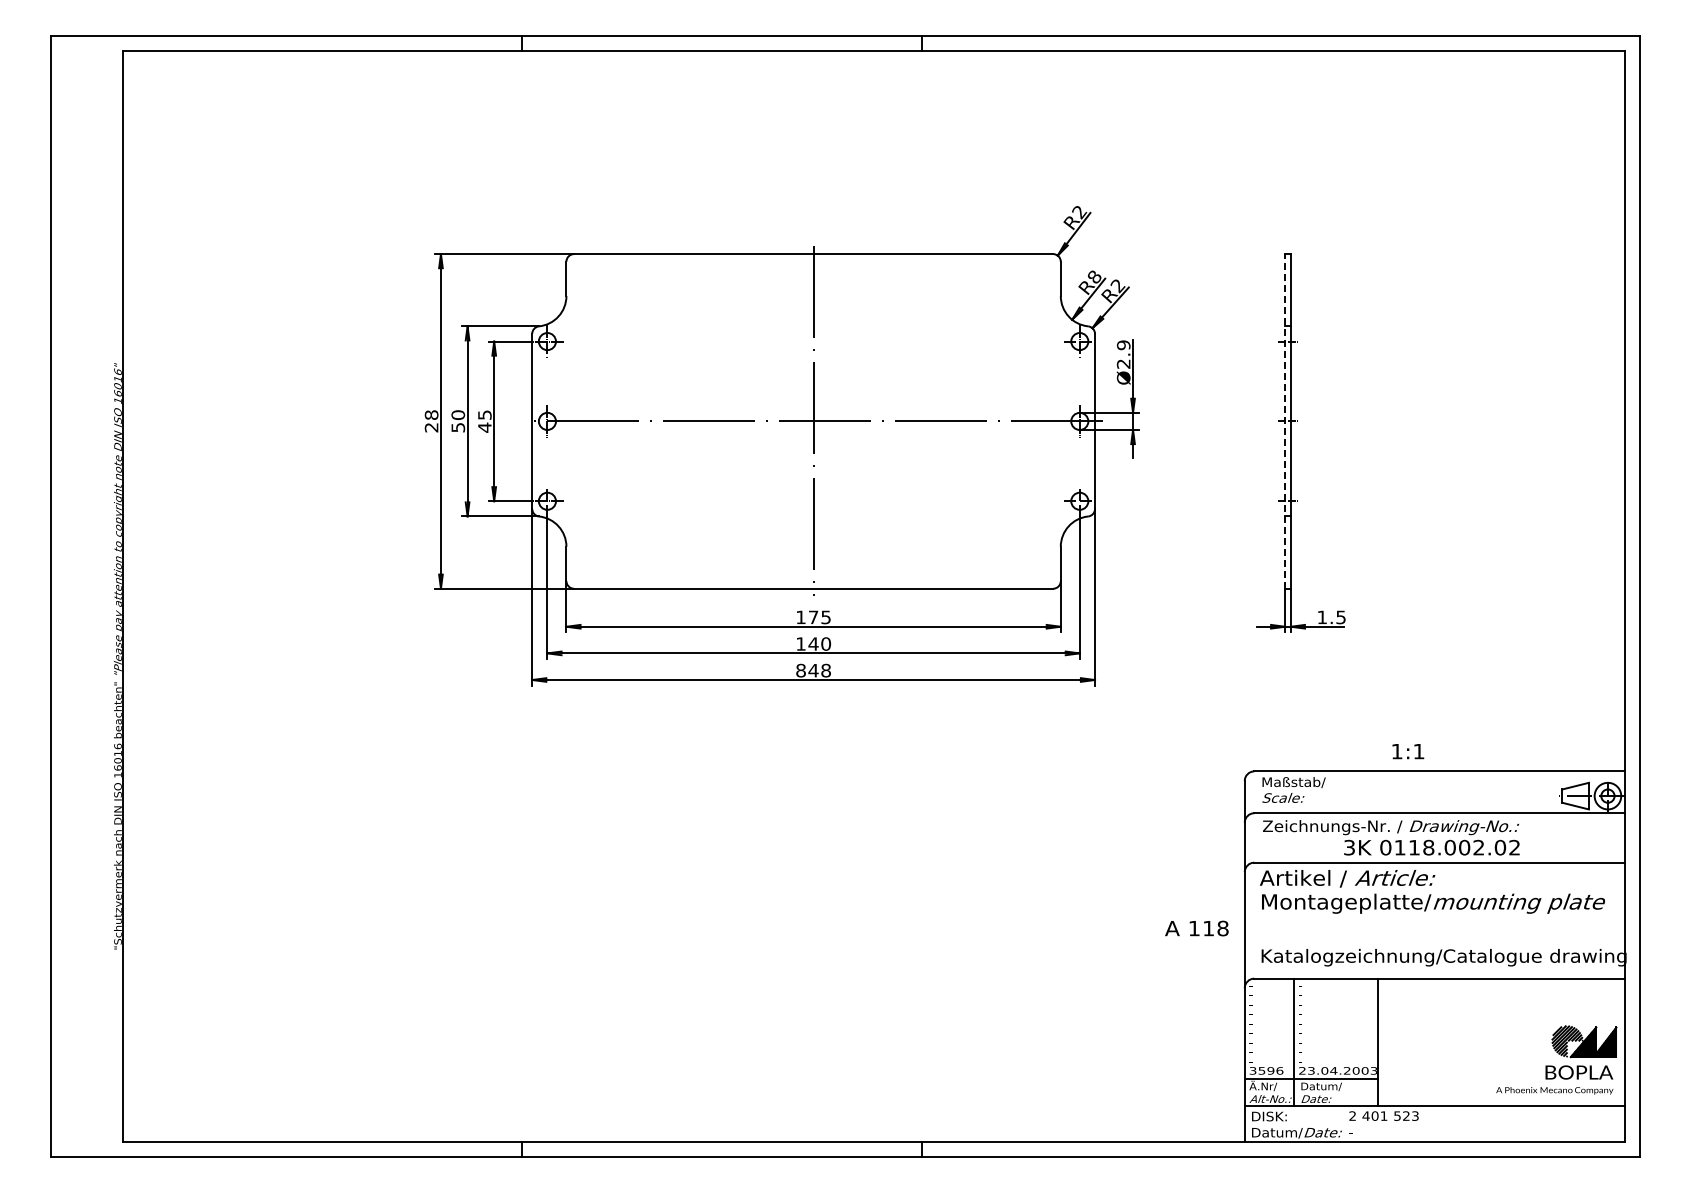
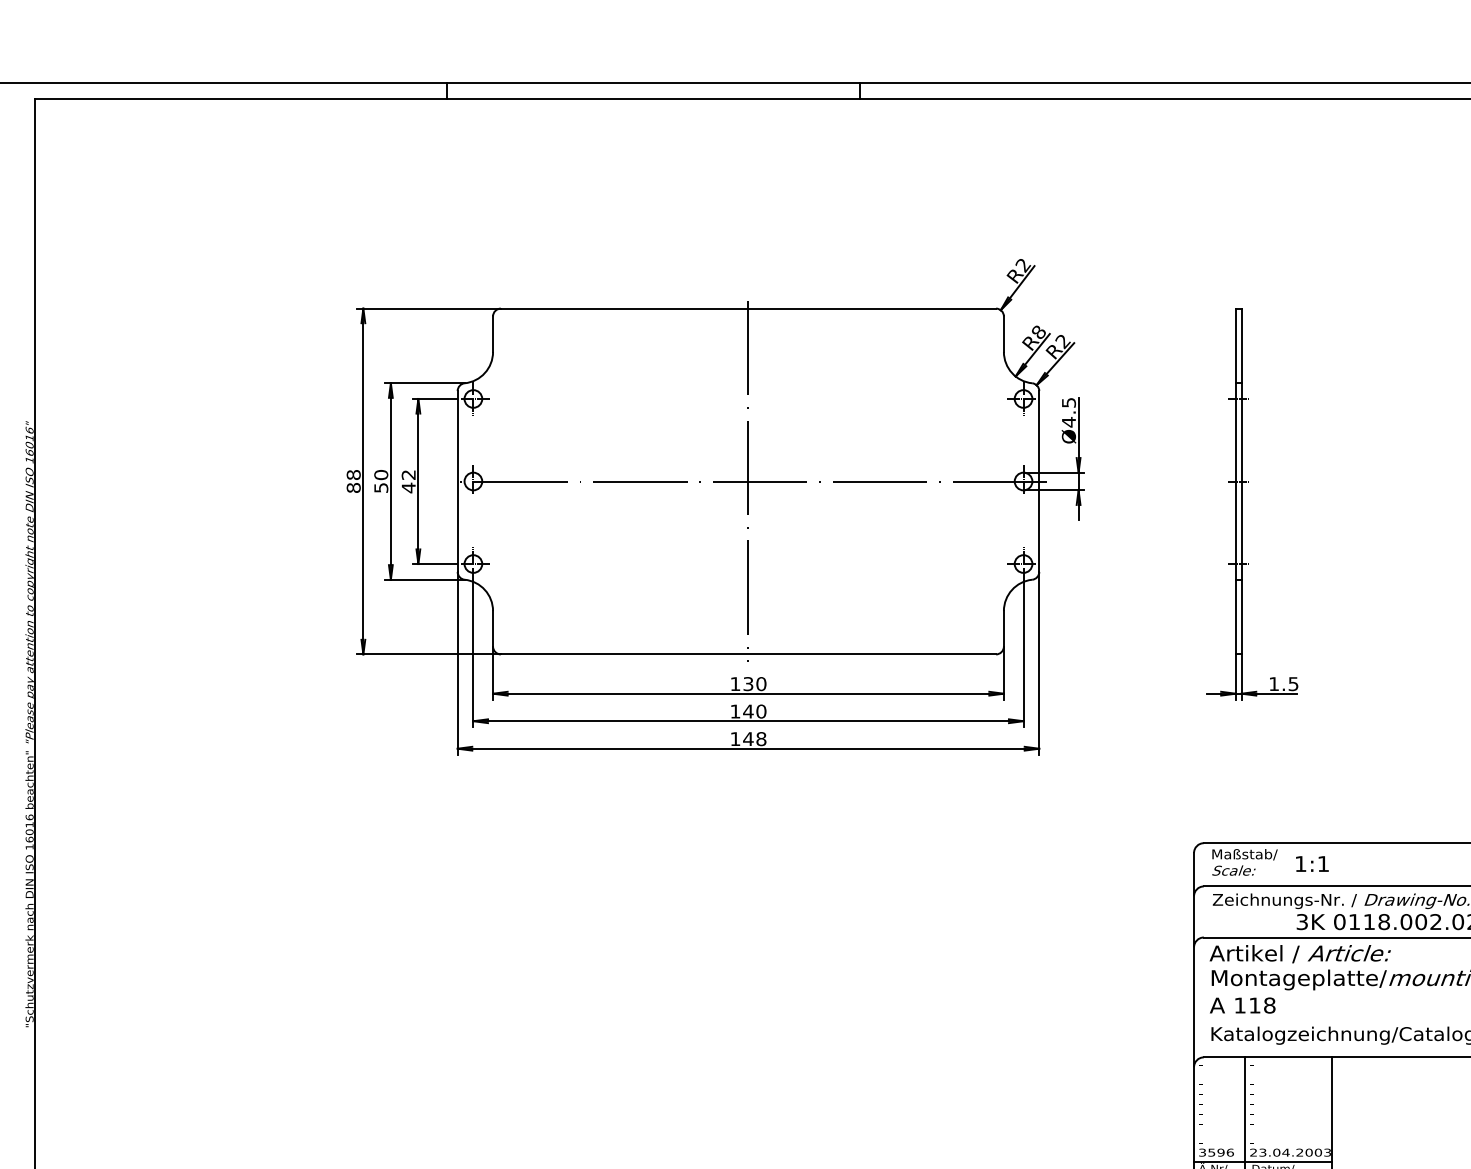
text: (1123, 354) -> (1068, 412), Ø2.9 -> Ø4.5
text: (484, 414) -> (408, 474), 45 -> 42
line: (1285, 420) -> (1236, 480), dashed -> solid
text: (431, 427) -> (353, 487), 28 -> 88
text: (819, 617) -> (754, 684), 175 -> 130
text: (800, 670) -> (734, 738), 848 -> 148
text: (1408, 751) -> (1312, 863), moved
text: (1196, 928) -> (1242, 1005), moved

